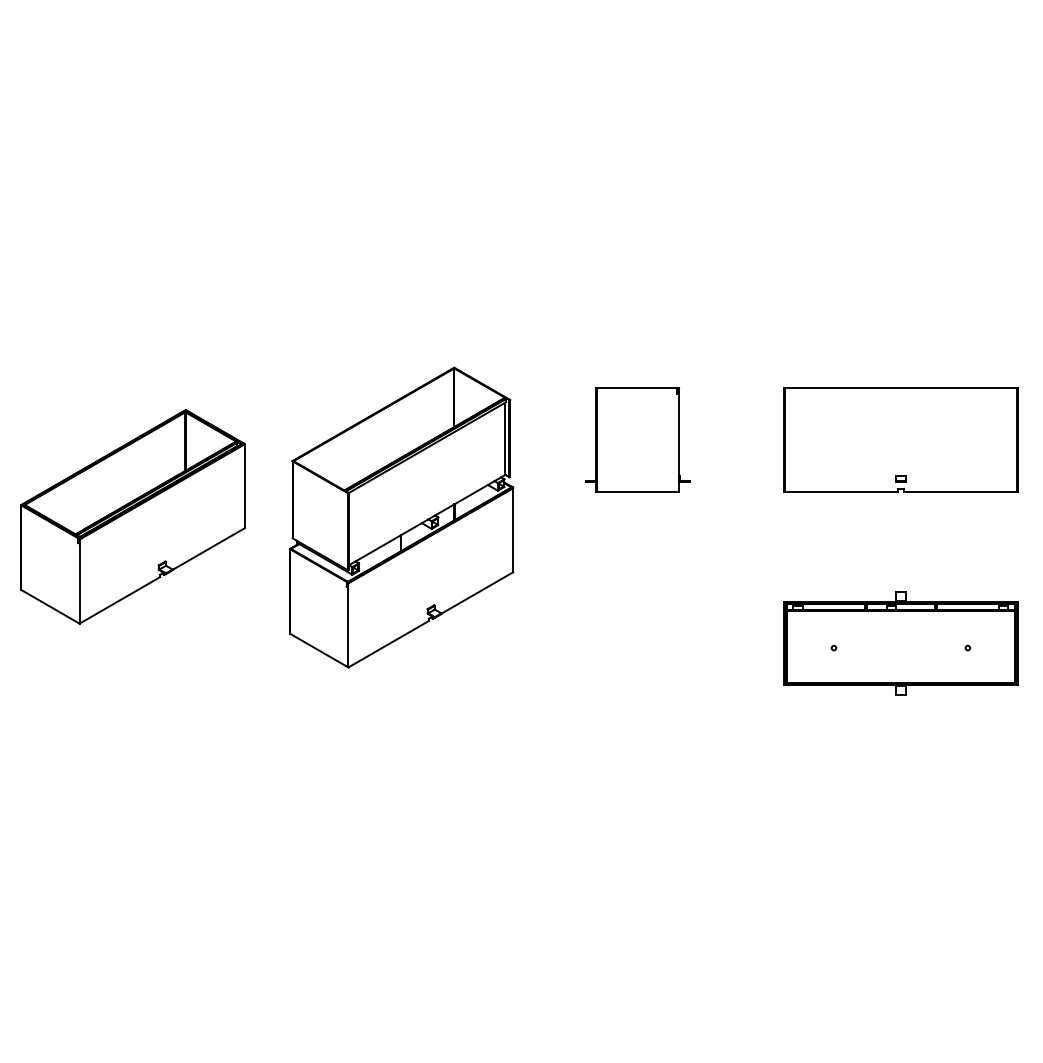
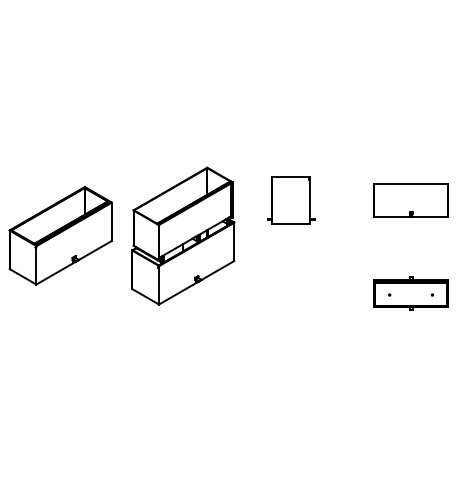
part: (899, 439) -> (410, 200), size x0.7
part: (899, 643) -> (410, 293), size x0.7

